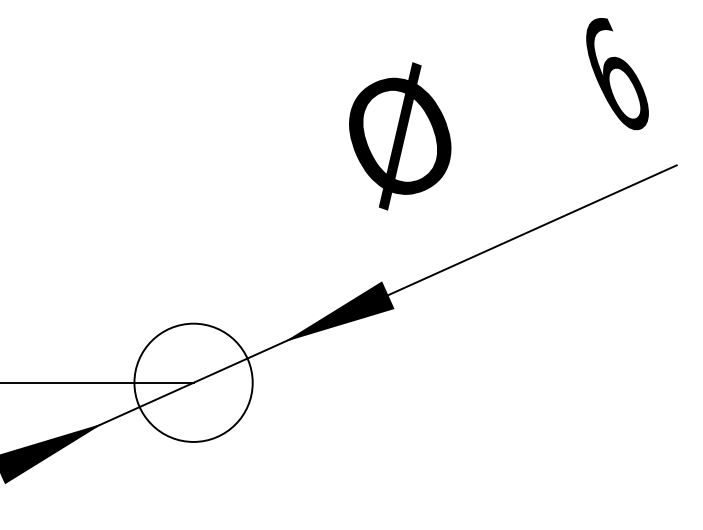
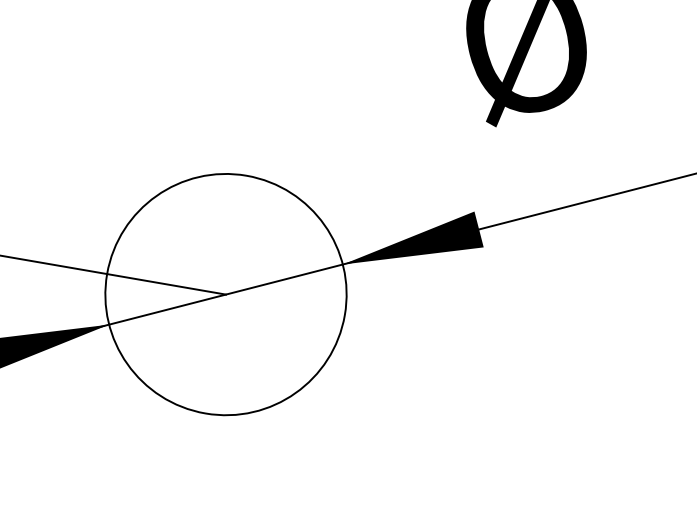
circle: (193, 382) -> (225, 294), size x1.67

